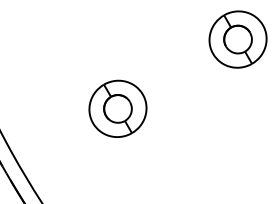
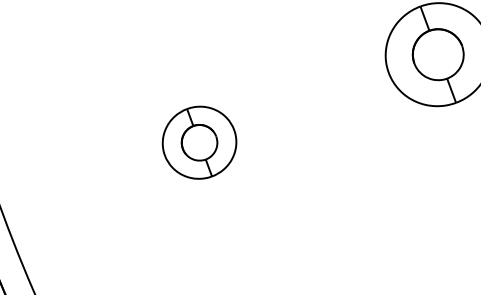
part: (117, 108) -> (198, 142), size x0.7

